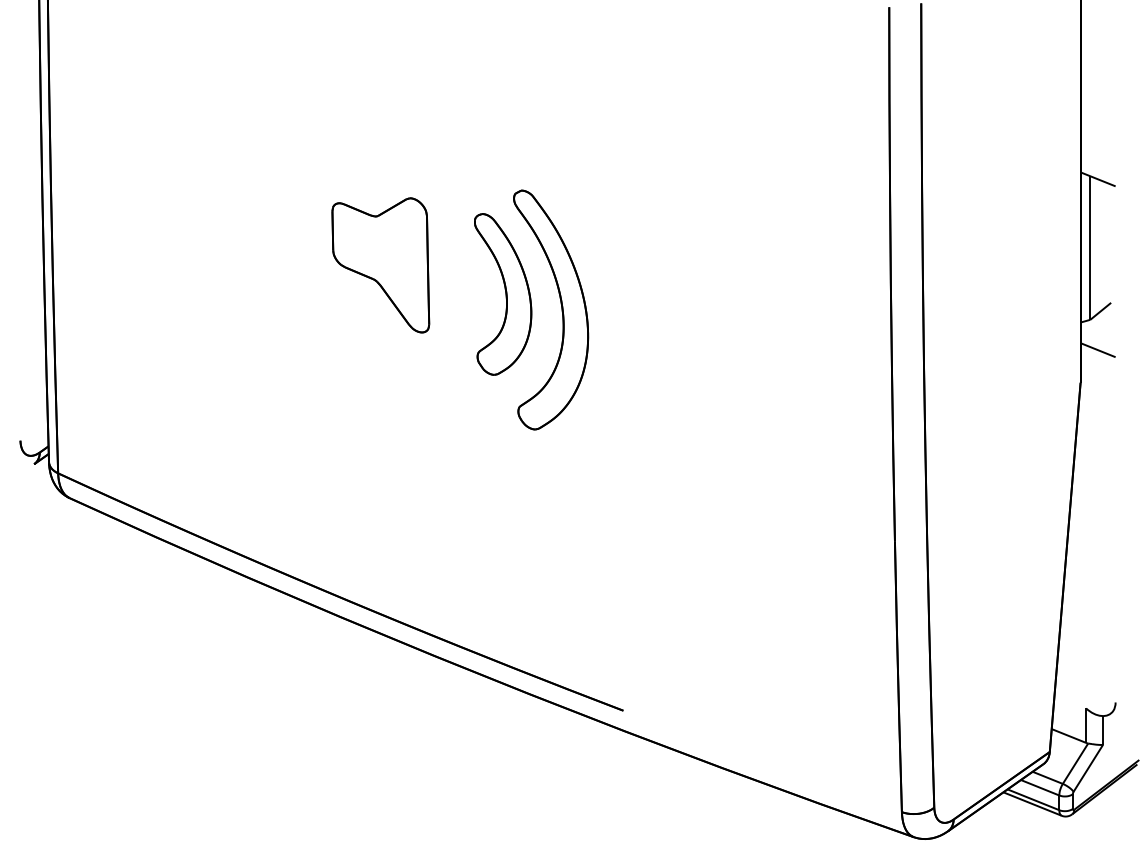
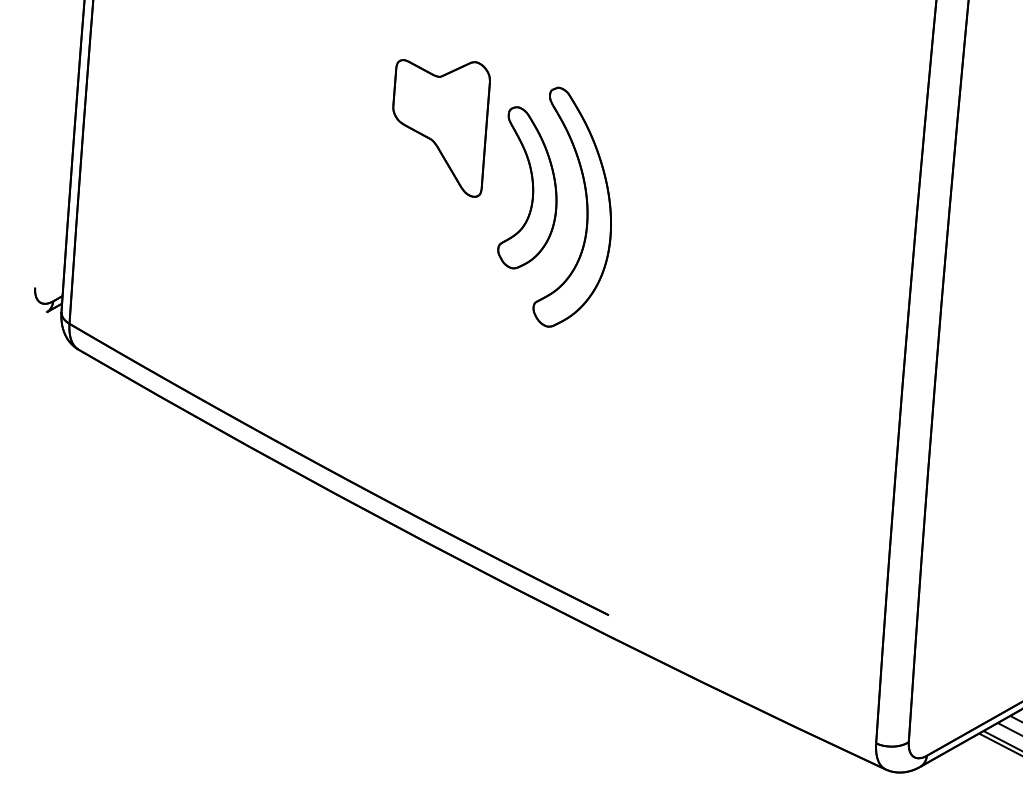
part: (380, 265) -> (438, 126), moved

